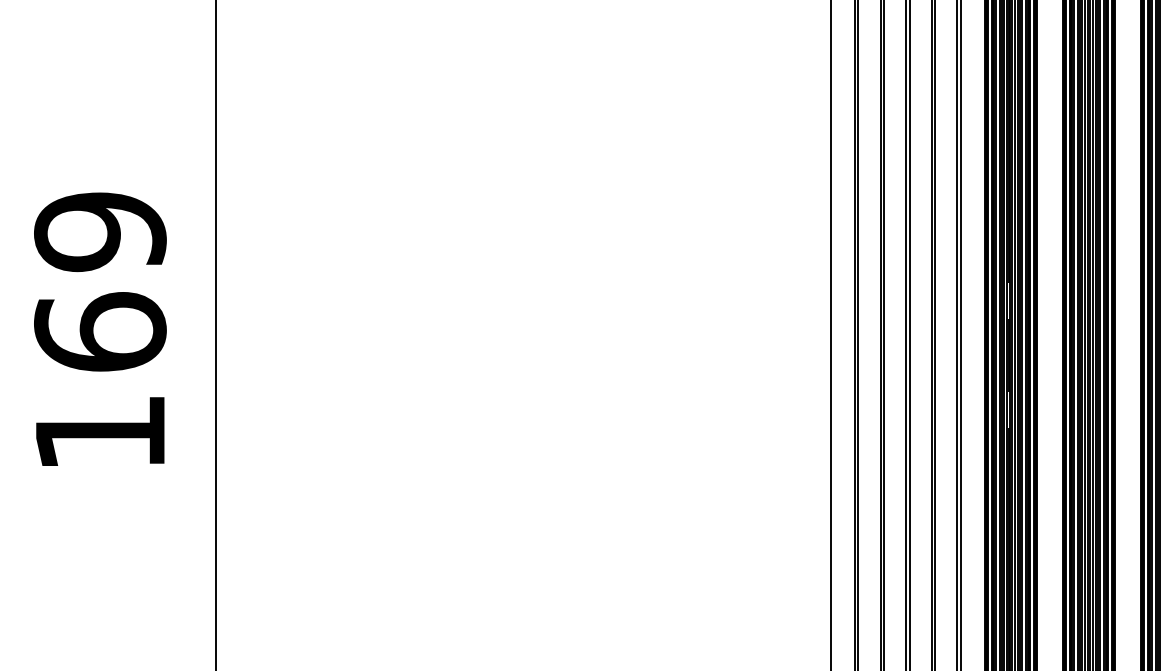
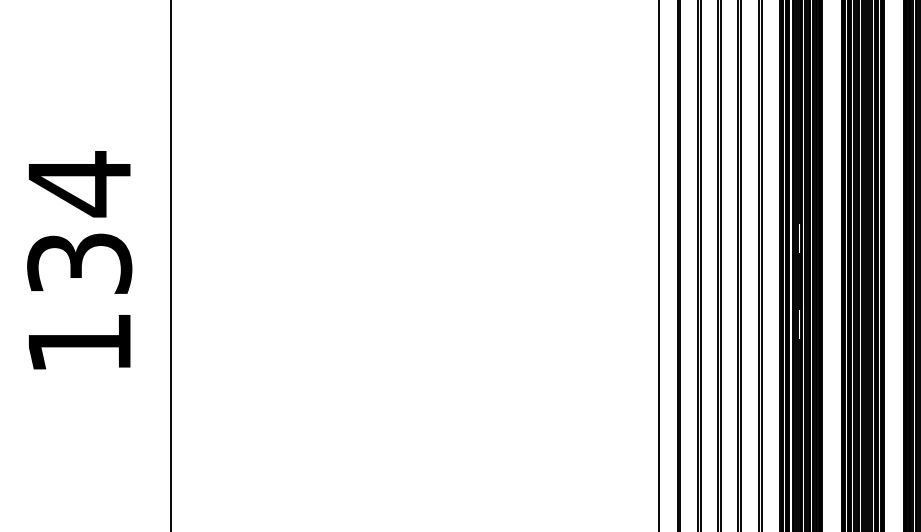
text: (100, 280) -> (79, 222), 169 -> 134

